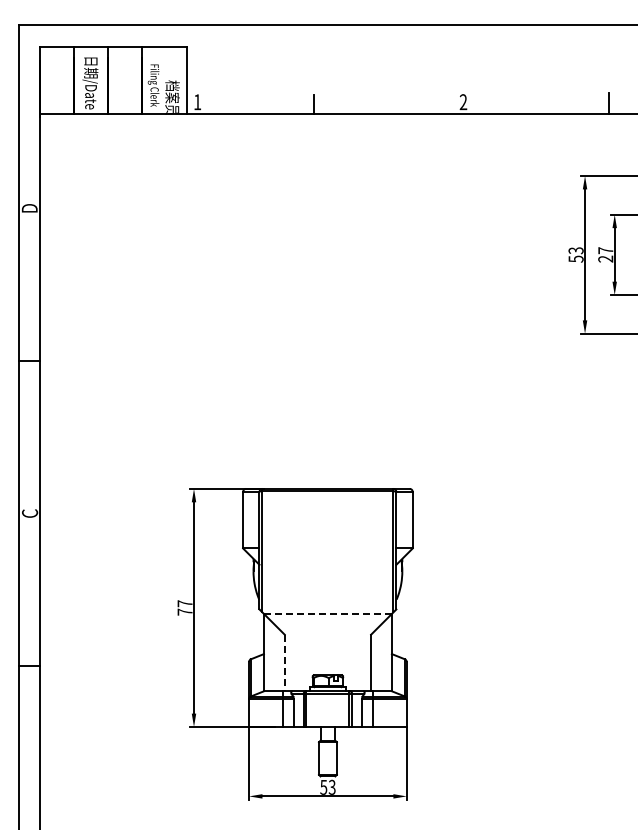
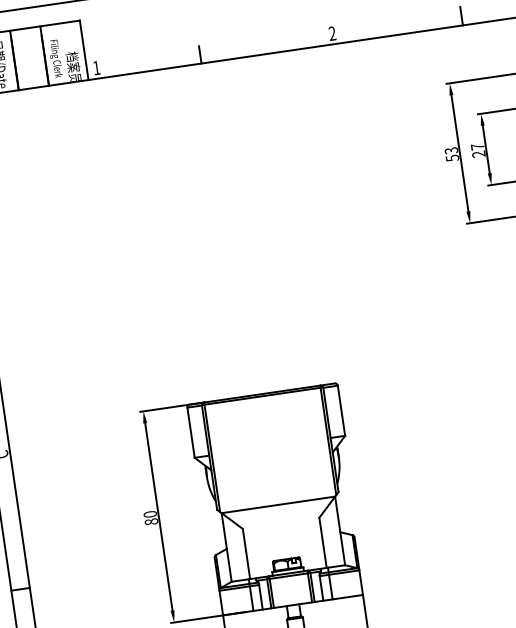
text: (184, 607) -> (150, 517), 77 -> 80
line: (327, 613) -> (277, 504), dashed -> solid
line: (284, 663) -> (246, 554), dashed -> solid

